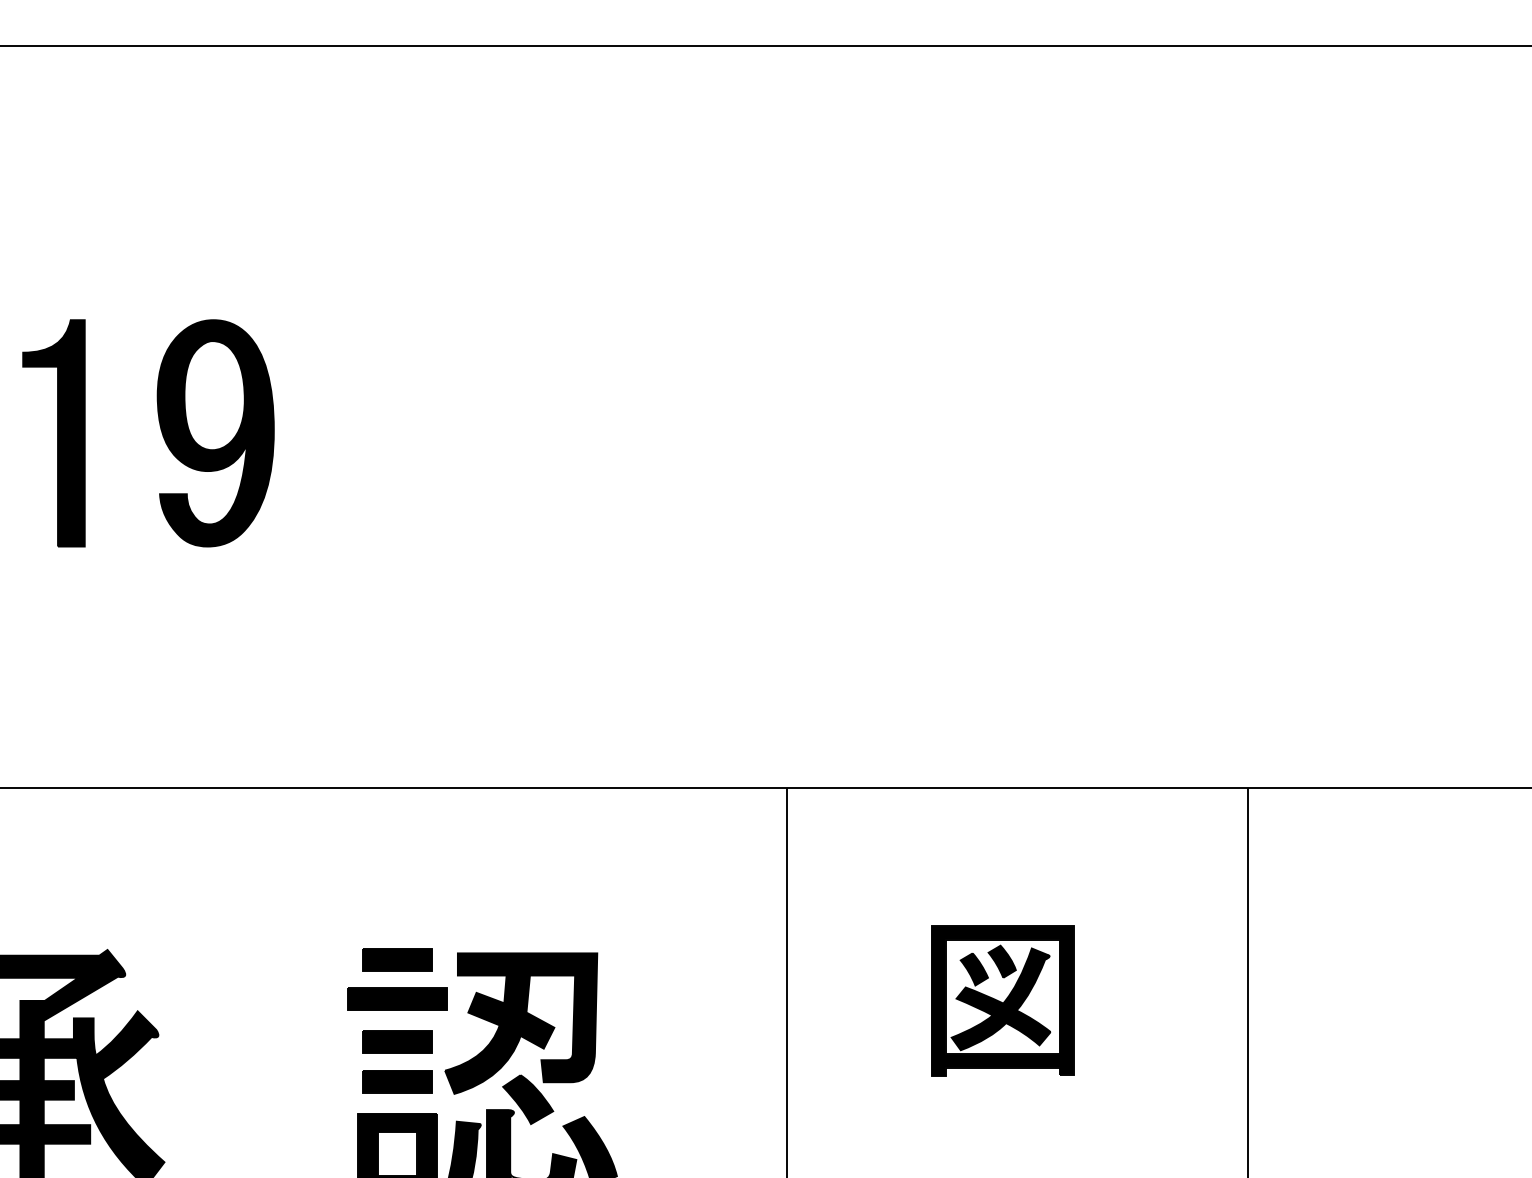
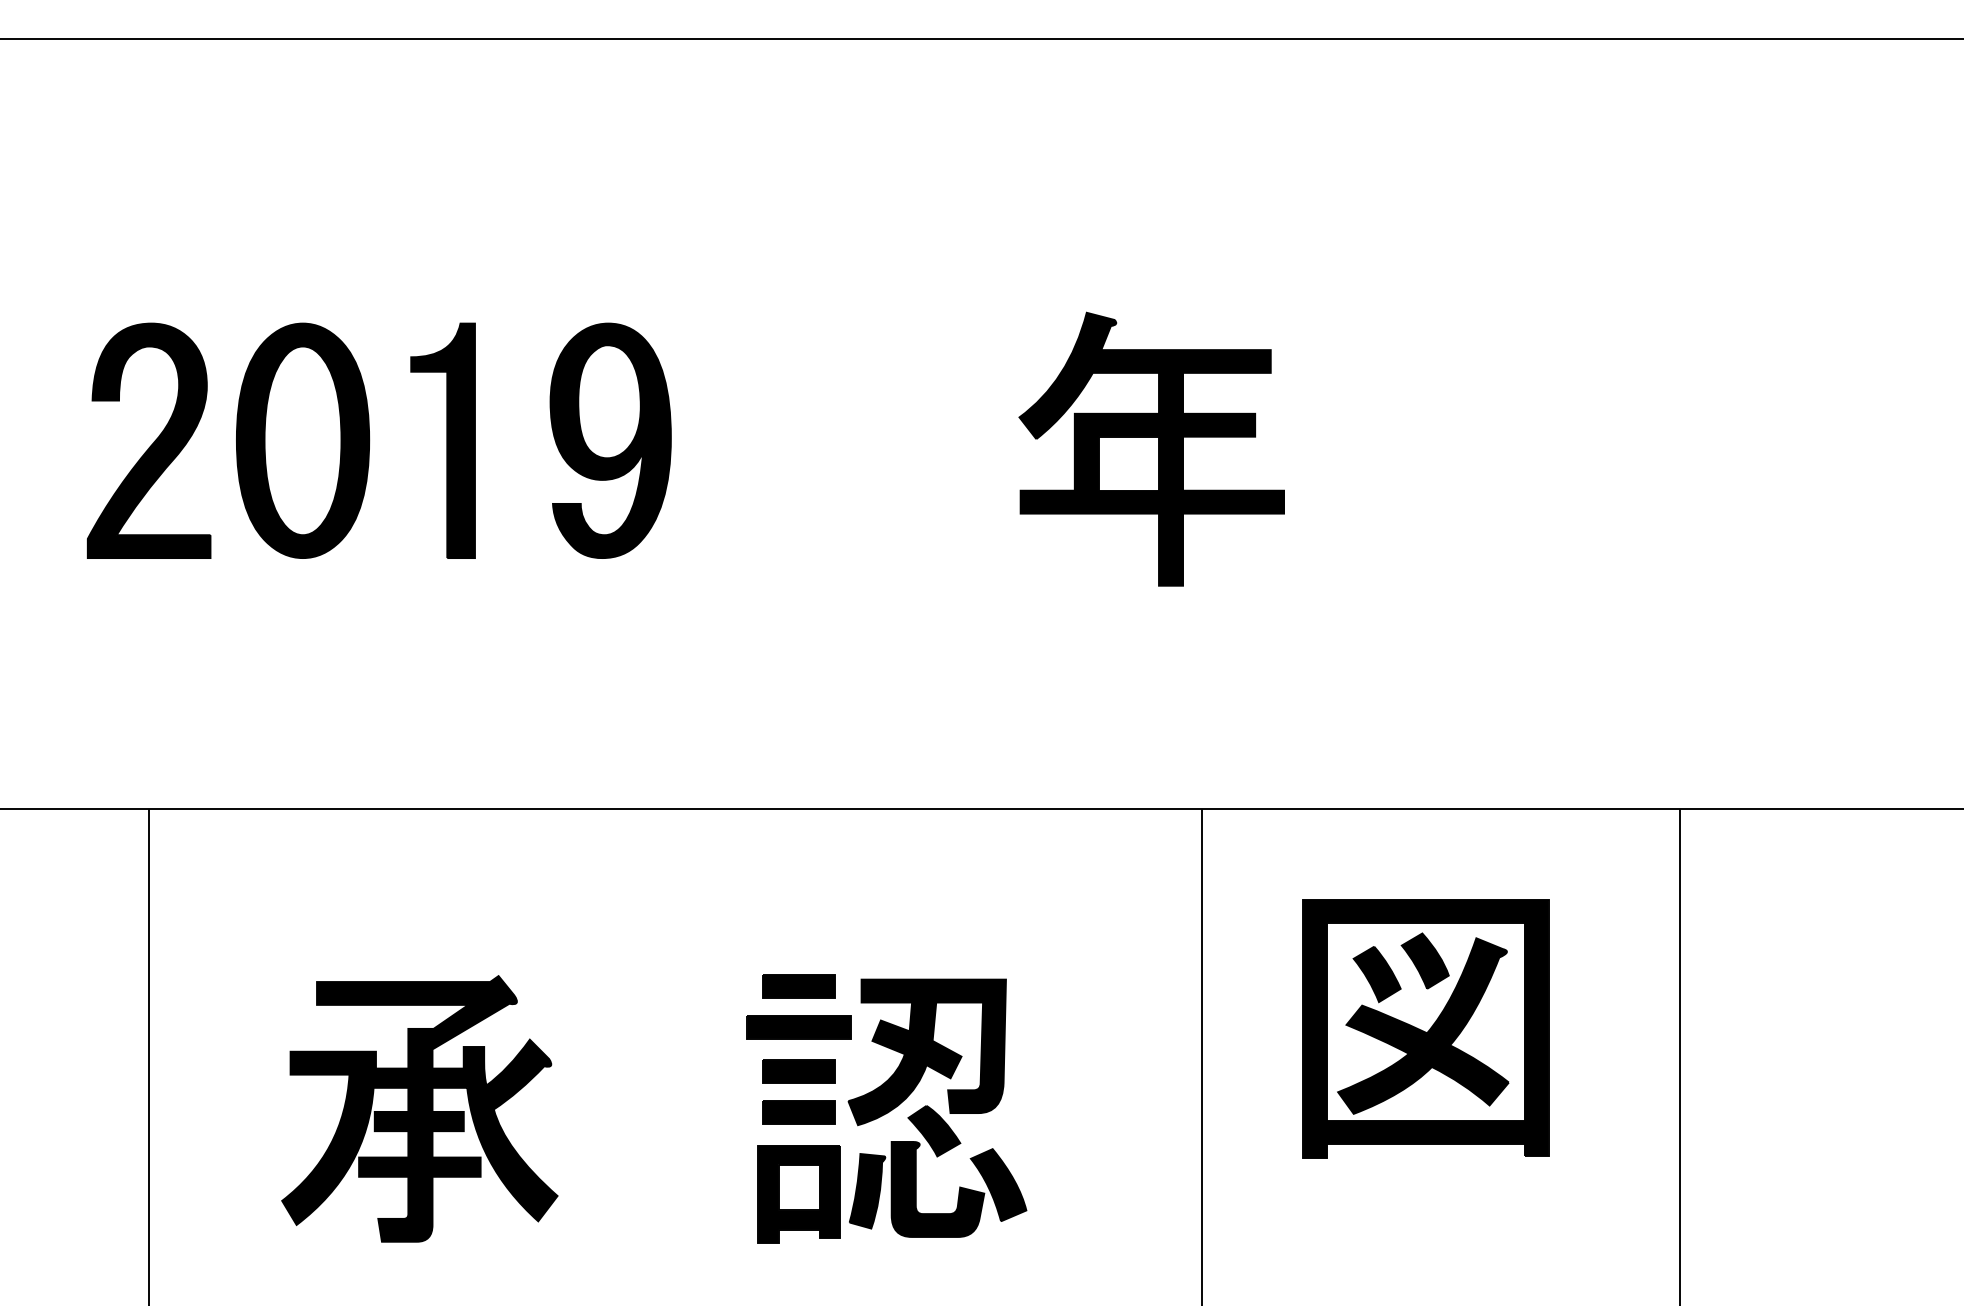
part: (737, 440) -> (1151, 448), added
part: (1002, 1000) -> (1425, 1028), size x1.67

